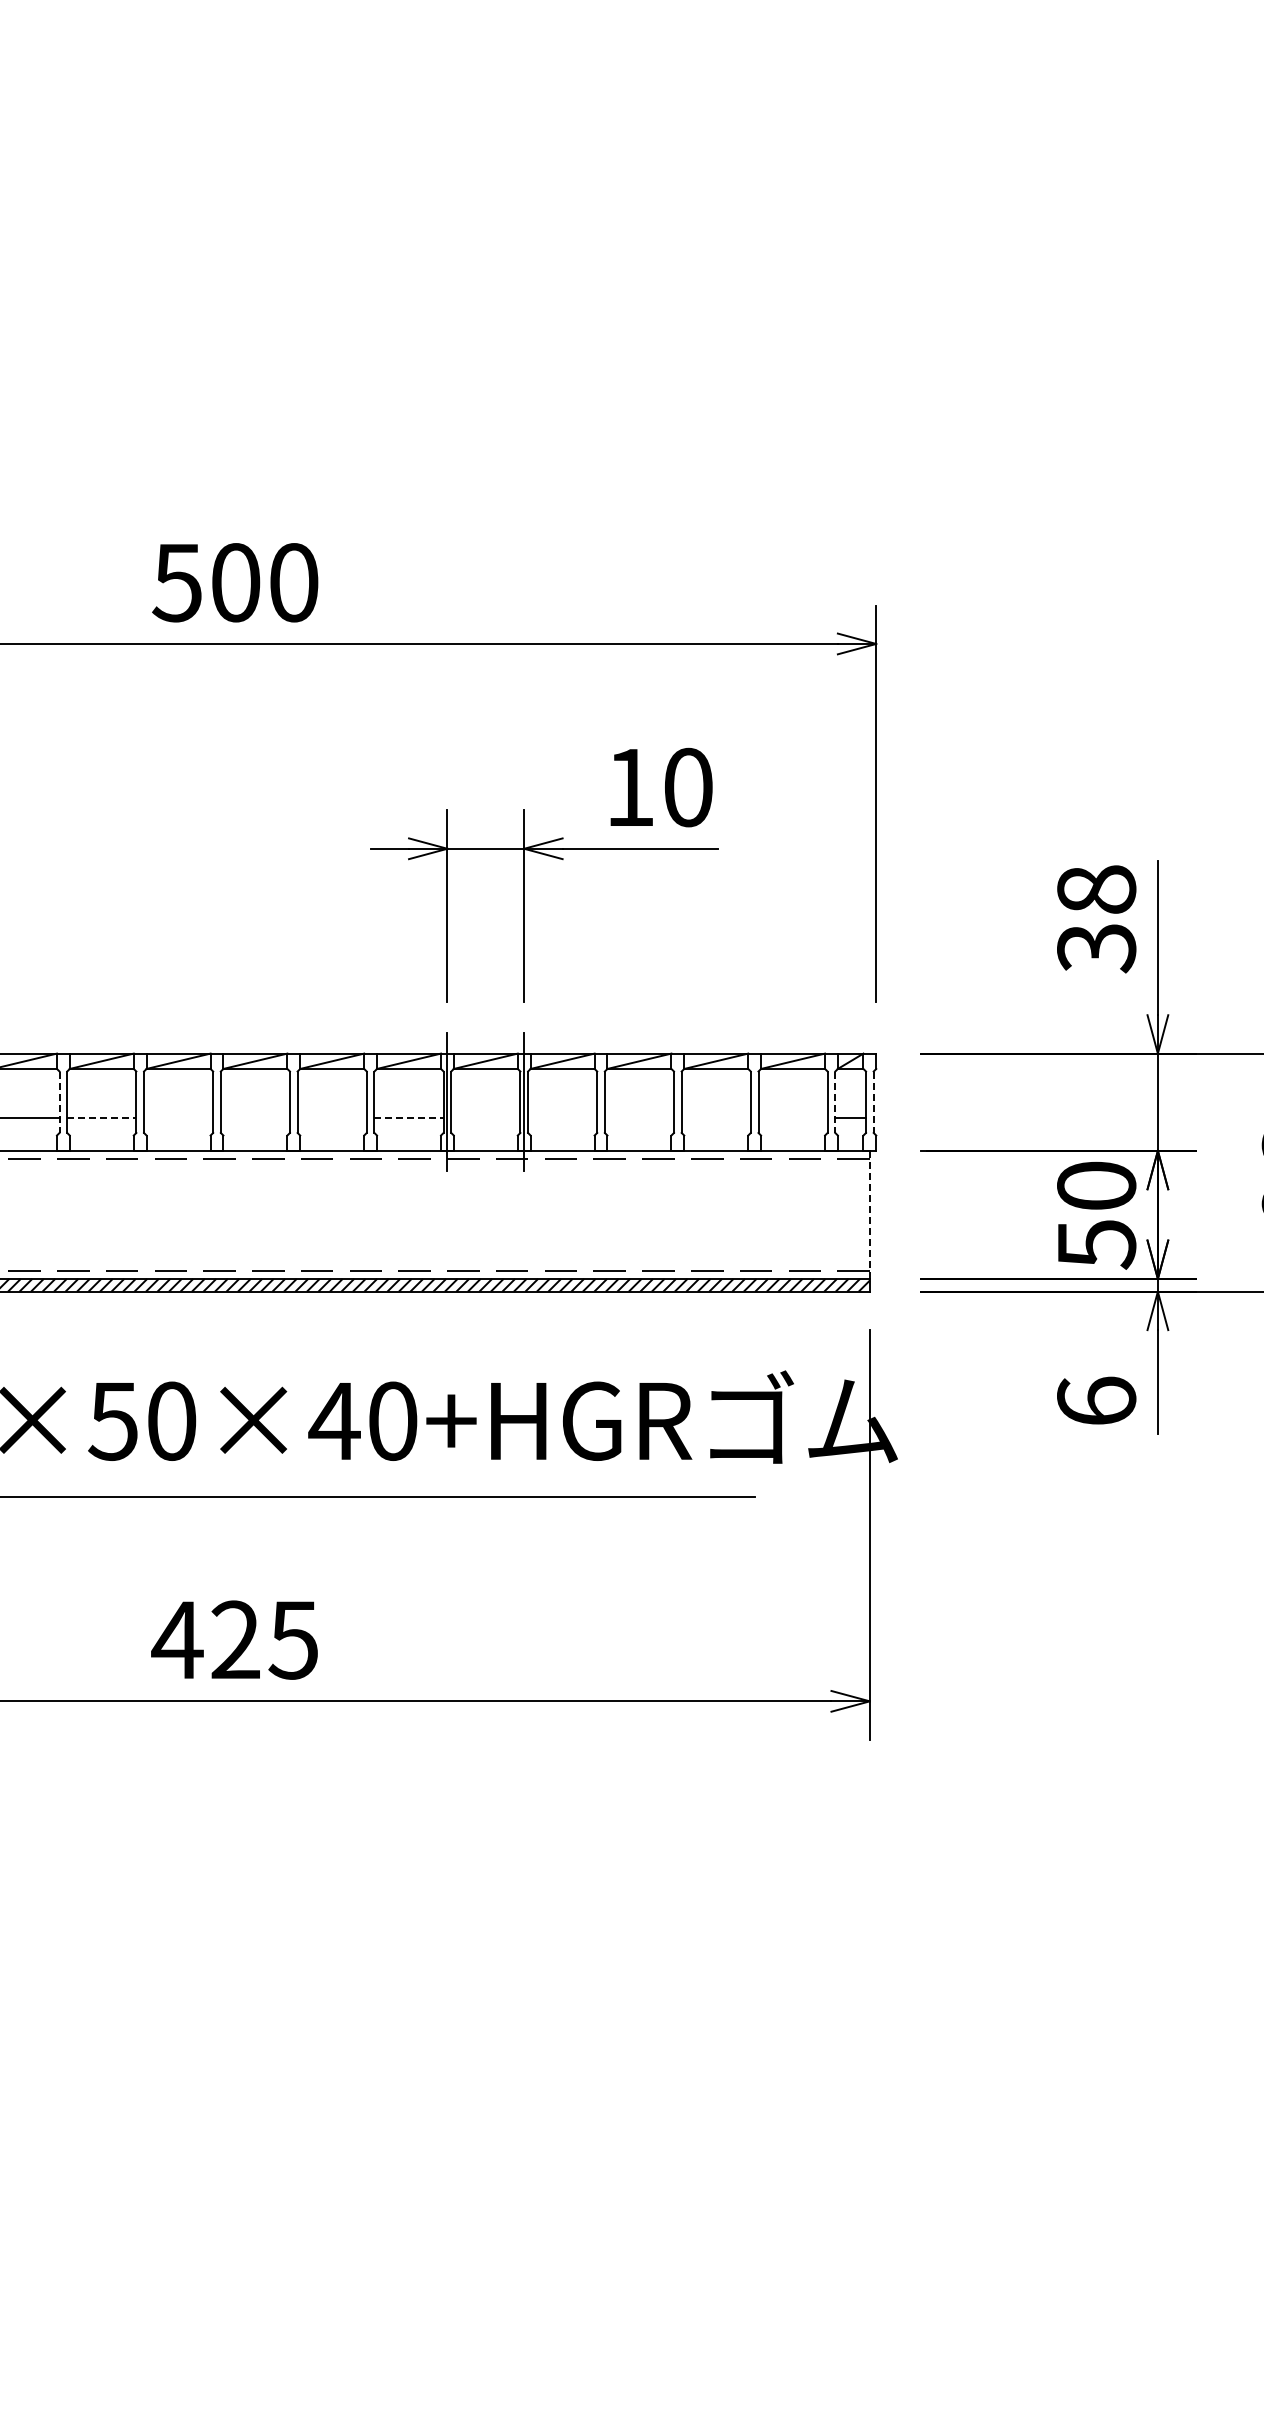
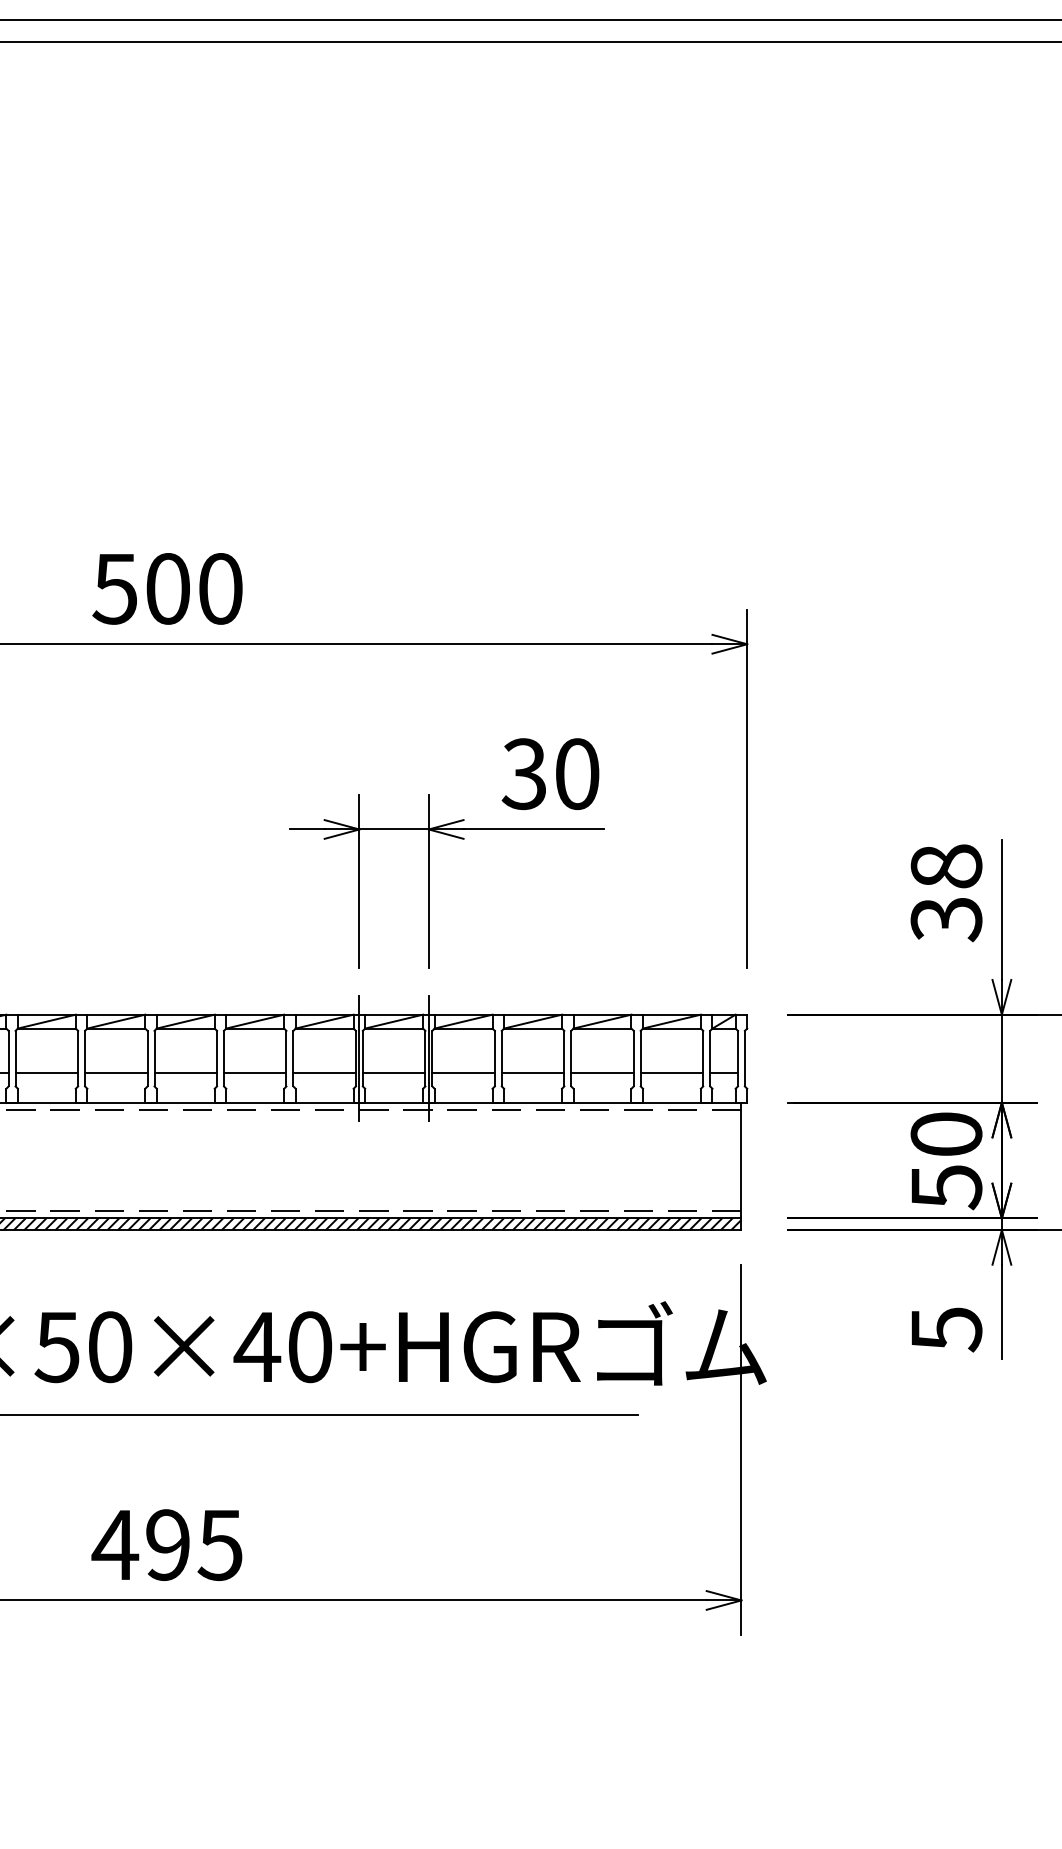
text: (628, 787) -> (523, 774), 10 -> 30
line: (59, 1102) -> (8, 1058), dashed -> solid
line: (835, 1102) -> (710, 1058), dashed -> solid
line: (873, 1102) -> (744, 1058), dashed -> solid
line: (101, 1117) -> (46, 1072), dashed -> solid
line: (178, 1117) -> (116, 1072), added
line: (254, 1117) -> (184, 1072), added
line: (331, 1117) -> (254, 1072), added
line: (409, 1117) -> (325, 1072), dashed -> solid
line: (485, 1117) -> (393, 1072), added
line: (562, 1117) -> (463, 1072), added
line: (639, 1117) -> (533, 1072), added
line: (715, 1117) -> (601, 1072), added
line: (792, 1117) -> (671, 1072), added
line: (869, 1215) -> (741, 1161), dashed -> solid
text: (1096, 1401) -> (946, 1329), 6 -> 5
text: (235, 1639) -> (167, 1544), 425 -> 495

